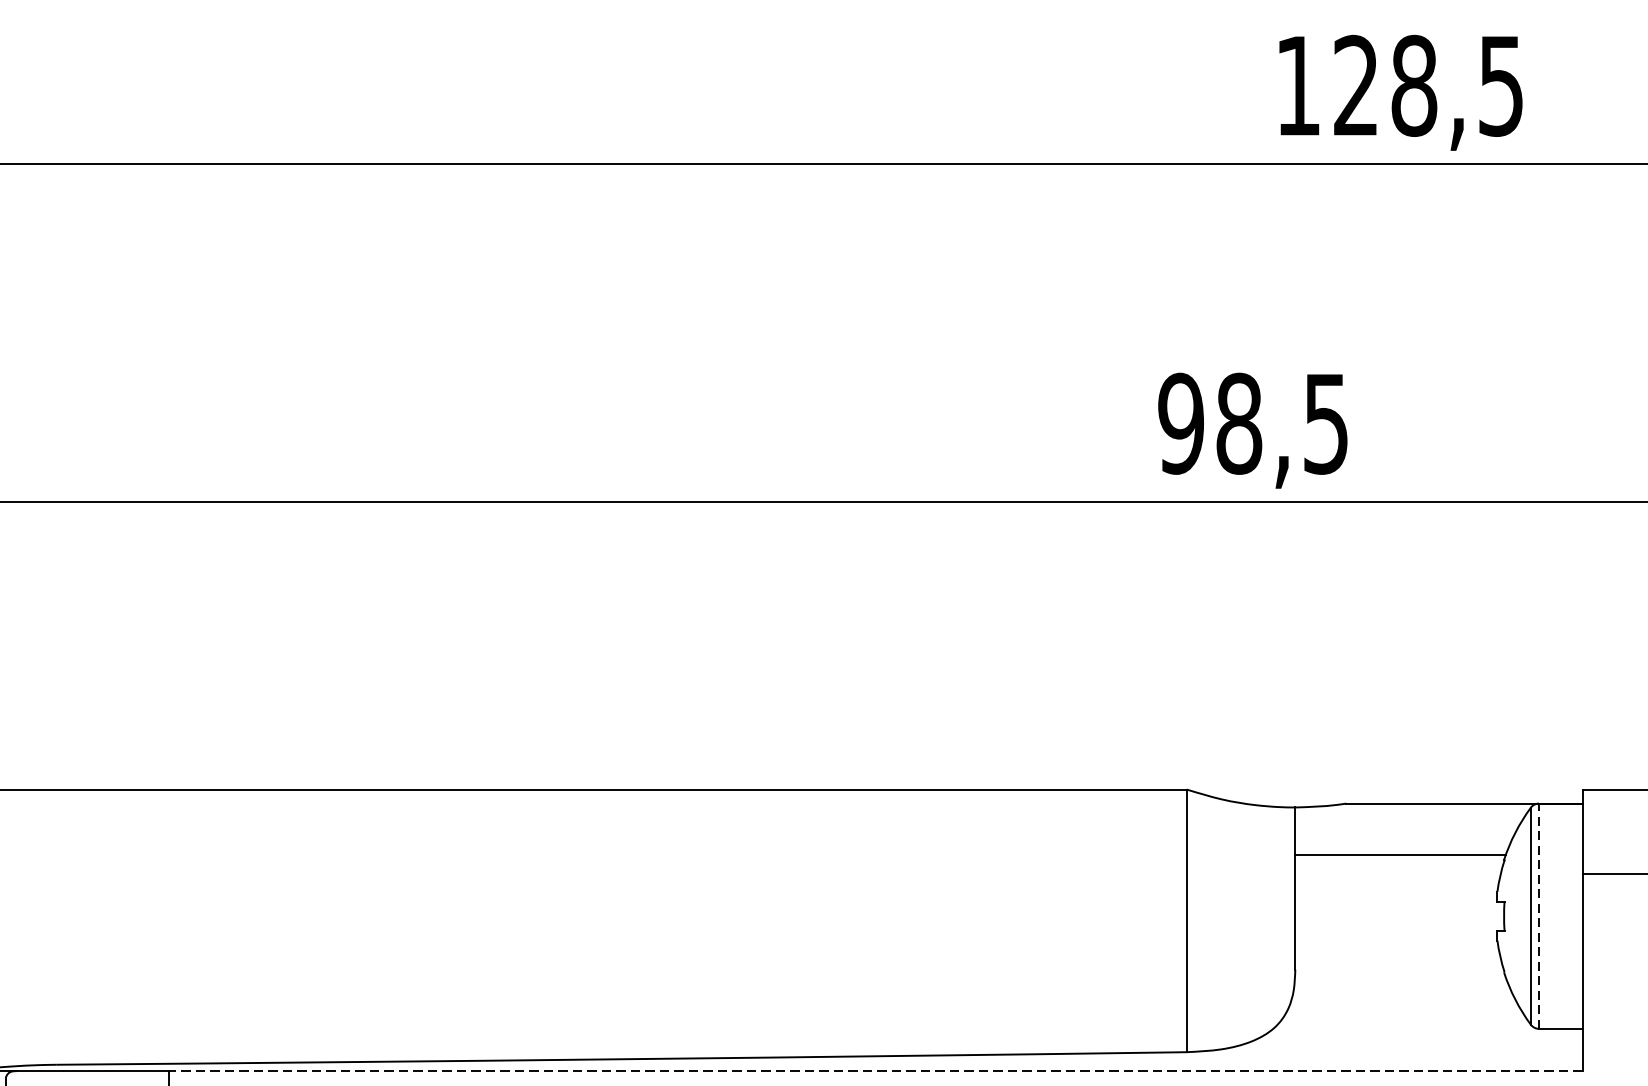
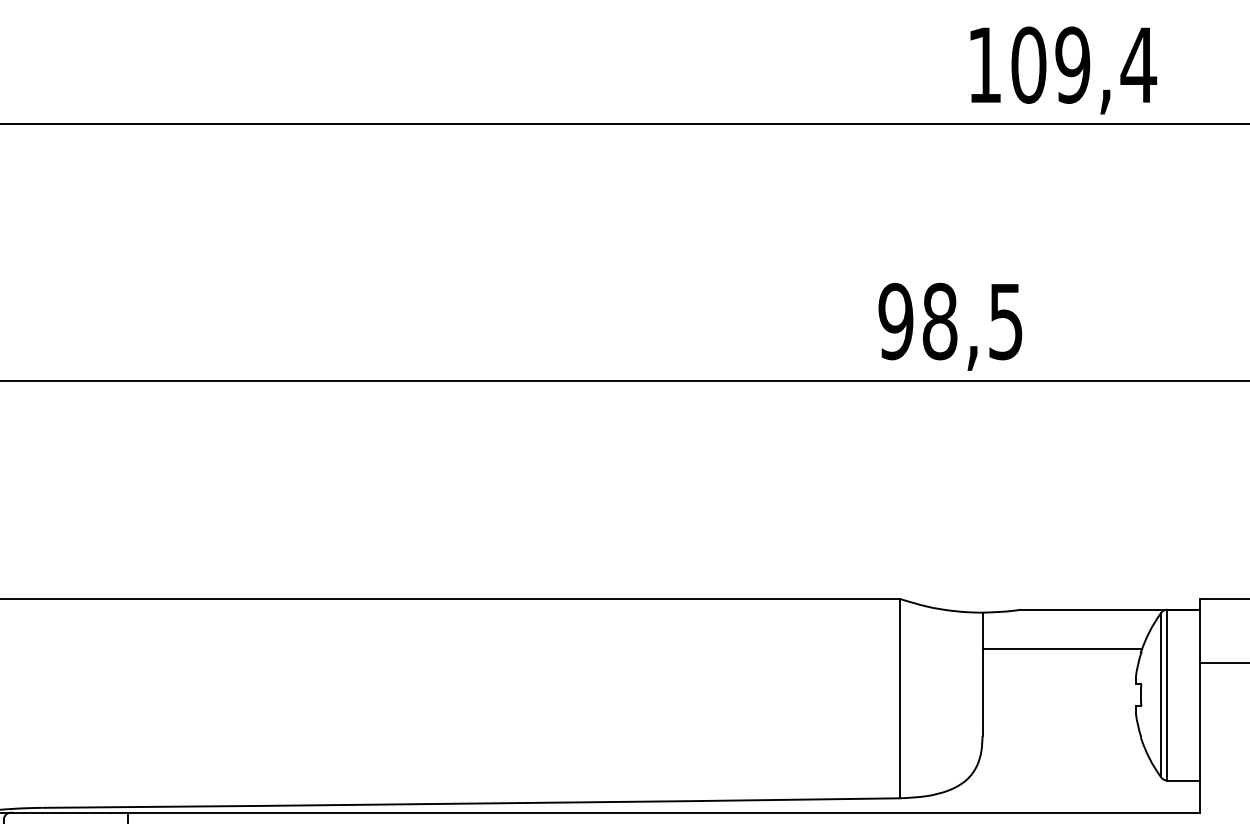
text: (1429, 84) -> (1084, 64), 128,5 -> 109,4
line: (1539, 915) -> (1167, 694), dashed -> solid
line: (874, 1070) -> (663, 812), dashed -> solid

